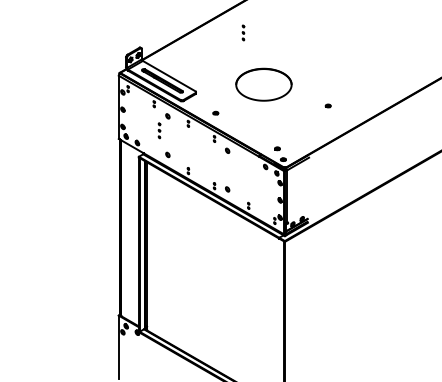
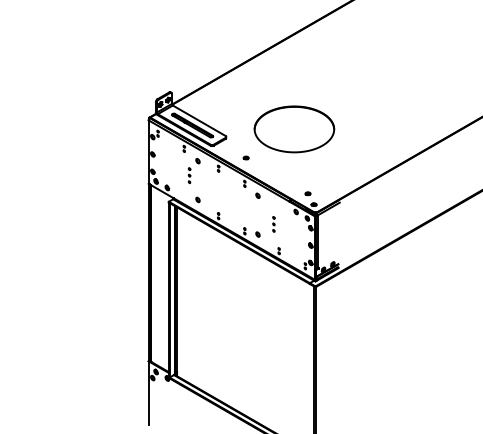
line: (243, 33) -> (273, 224), moved
part: (263, 84) -> (294, 129), size x1.43
part: (327, 105) -> (358, 150), removed

